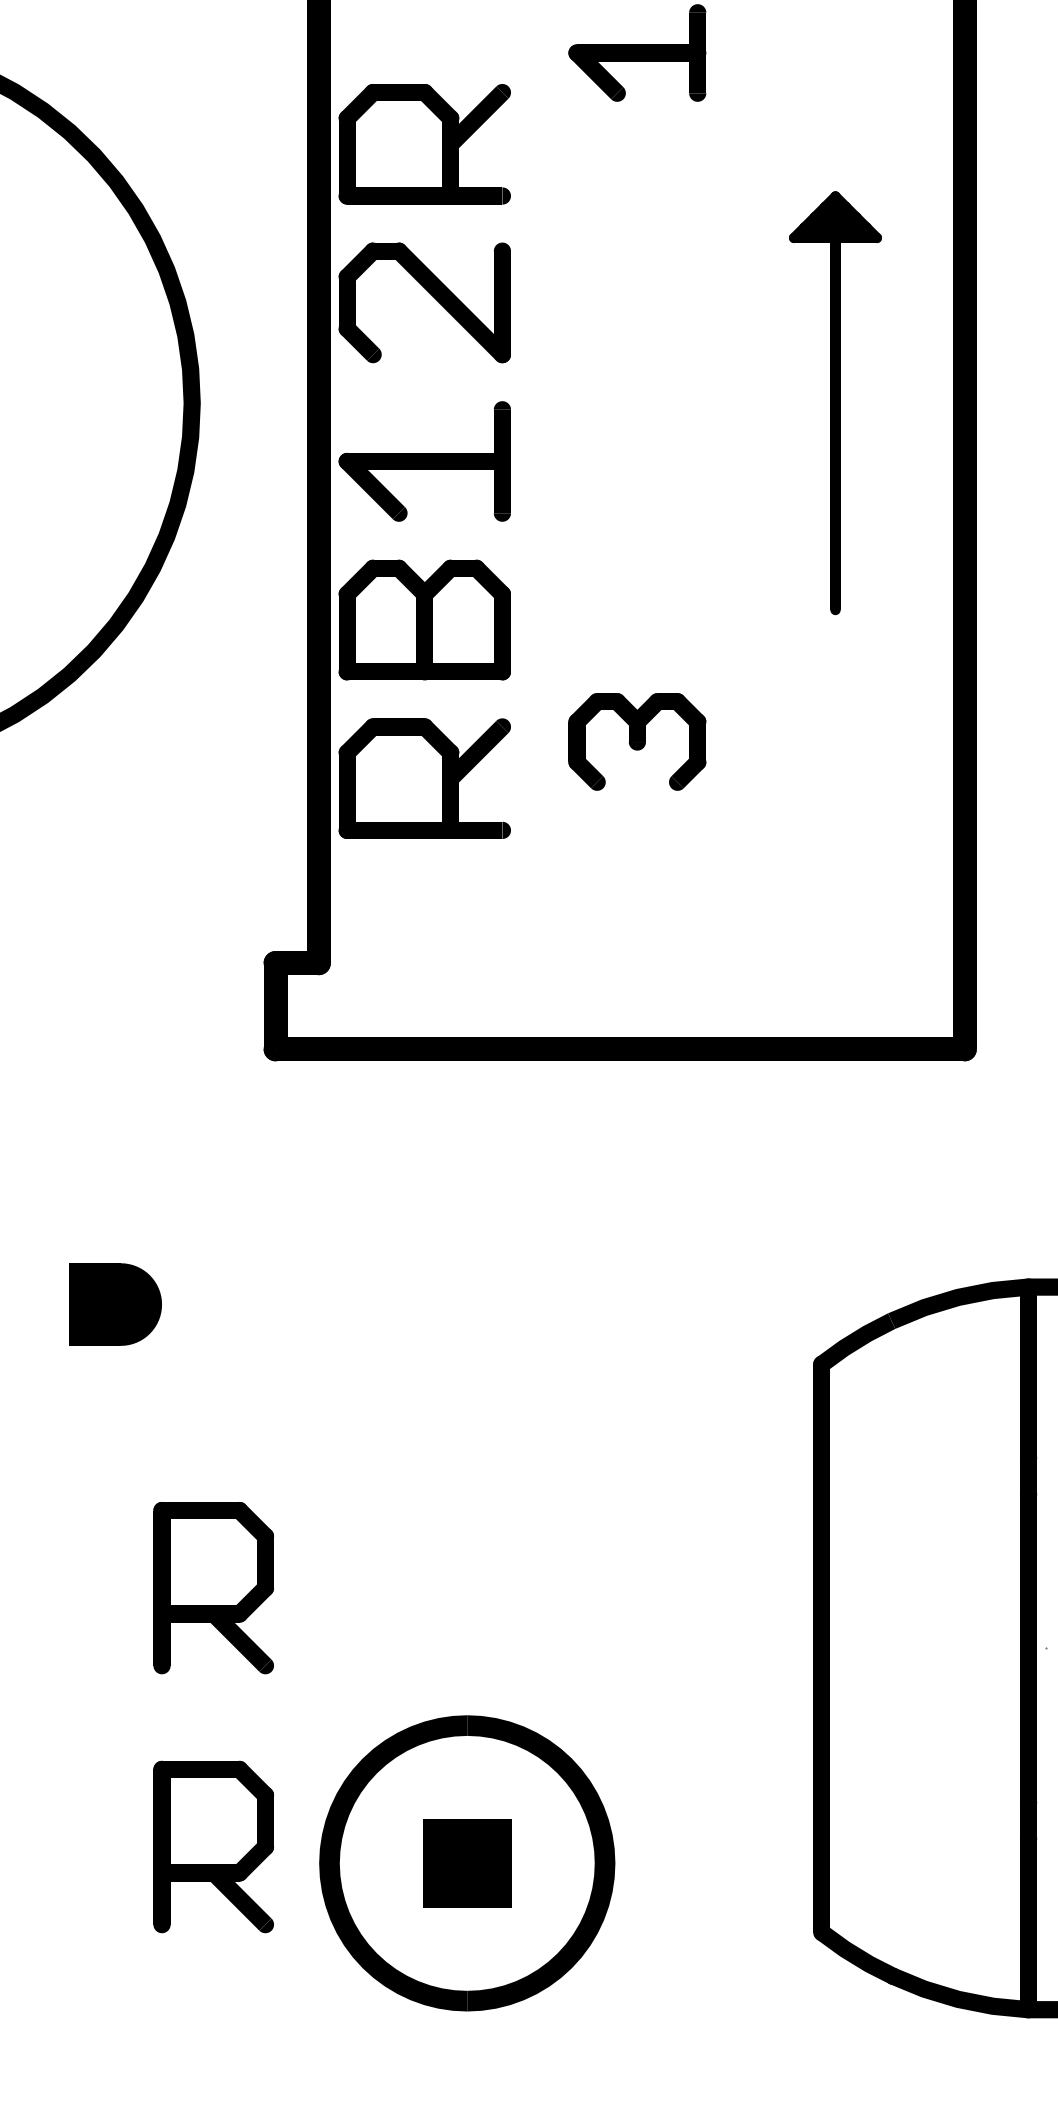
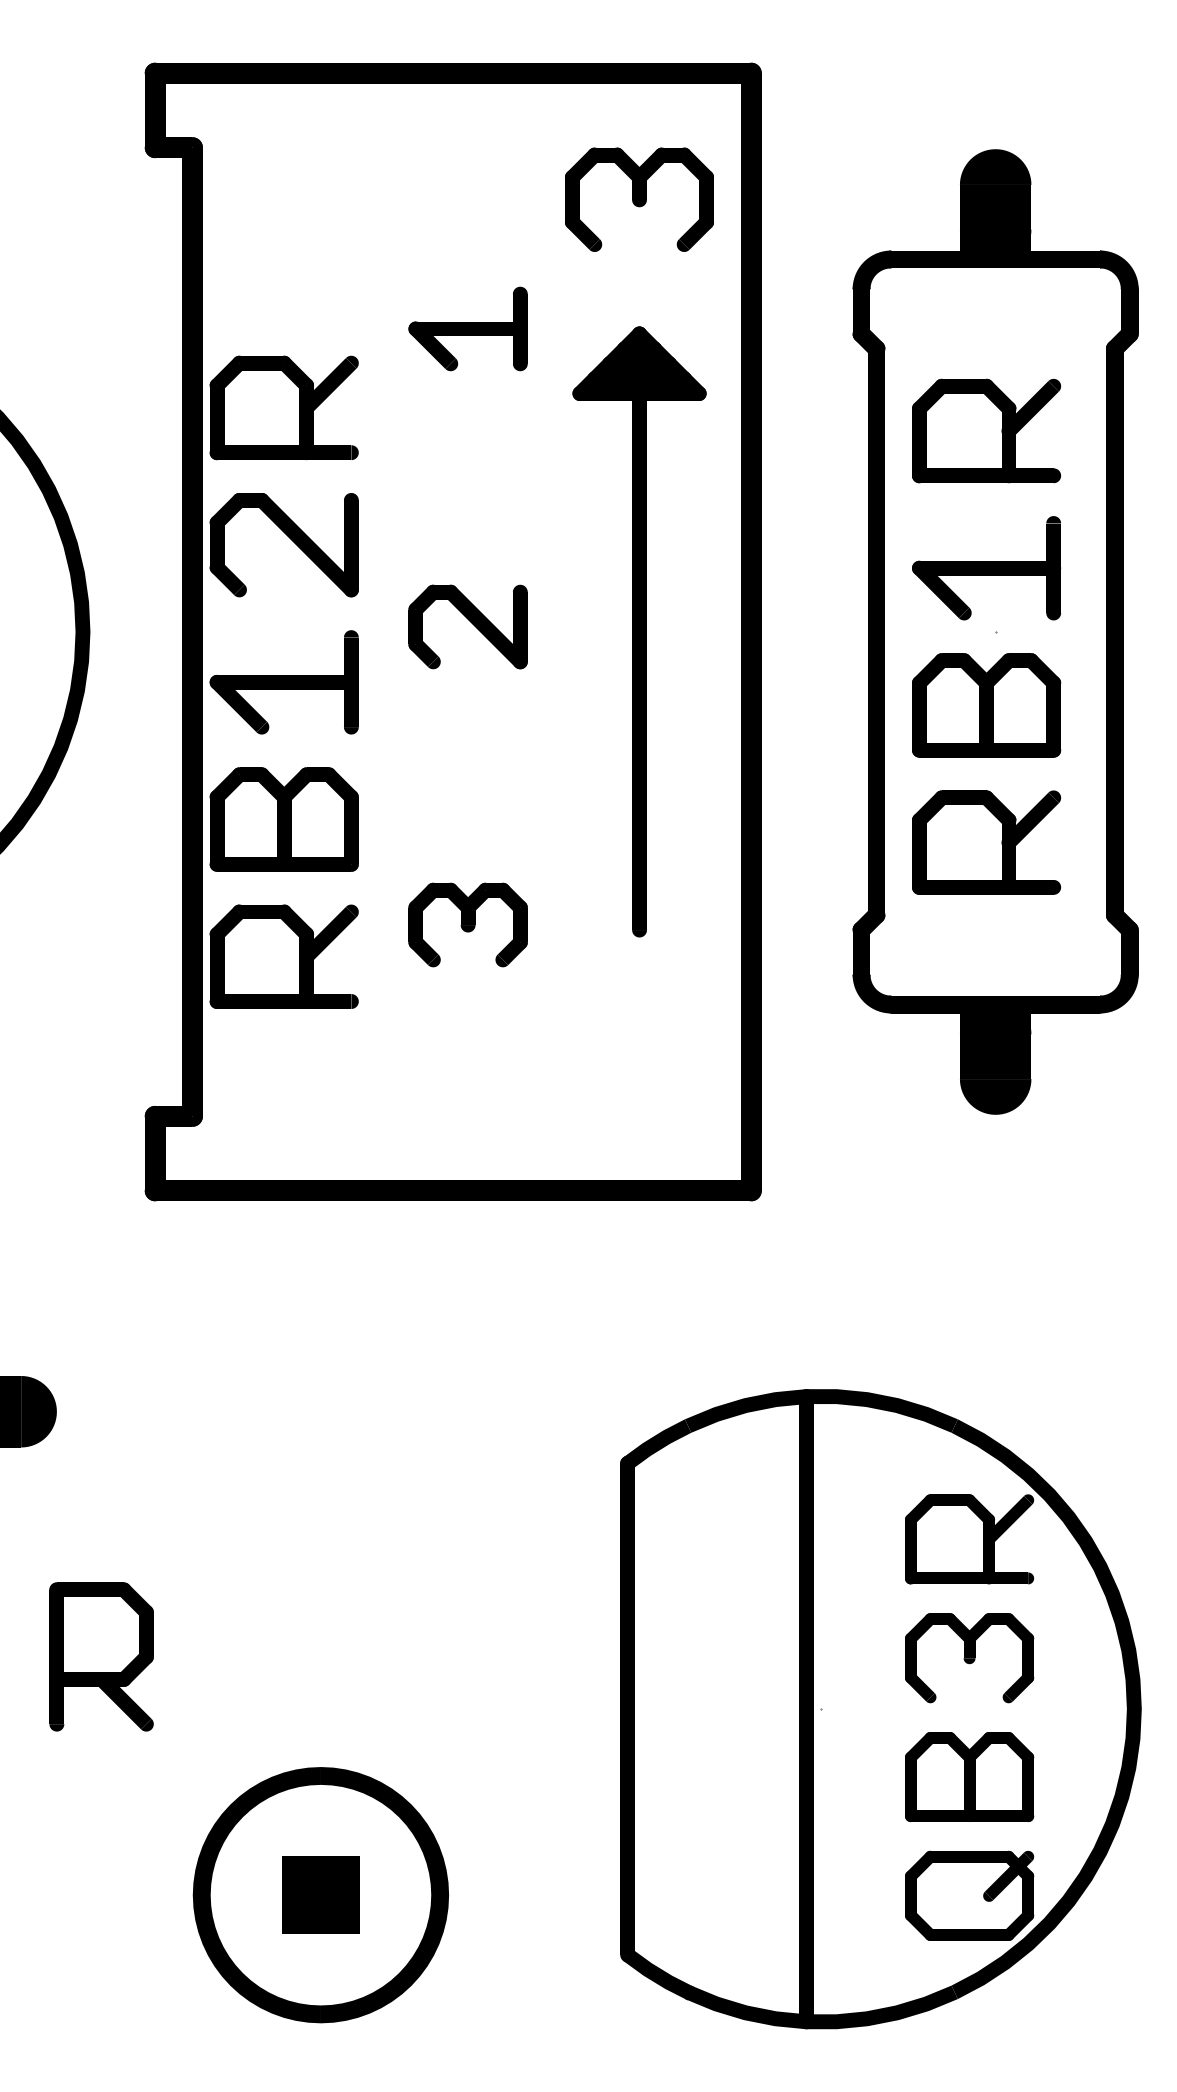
part: (636, 396) -> (467, 626), added
part: (835, 402) -> (639, 631), size x1.67
part: (213, 1846) -> (101, 1880), removed

